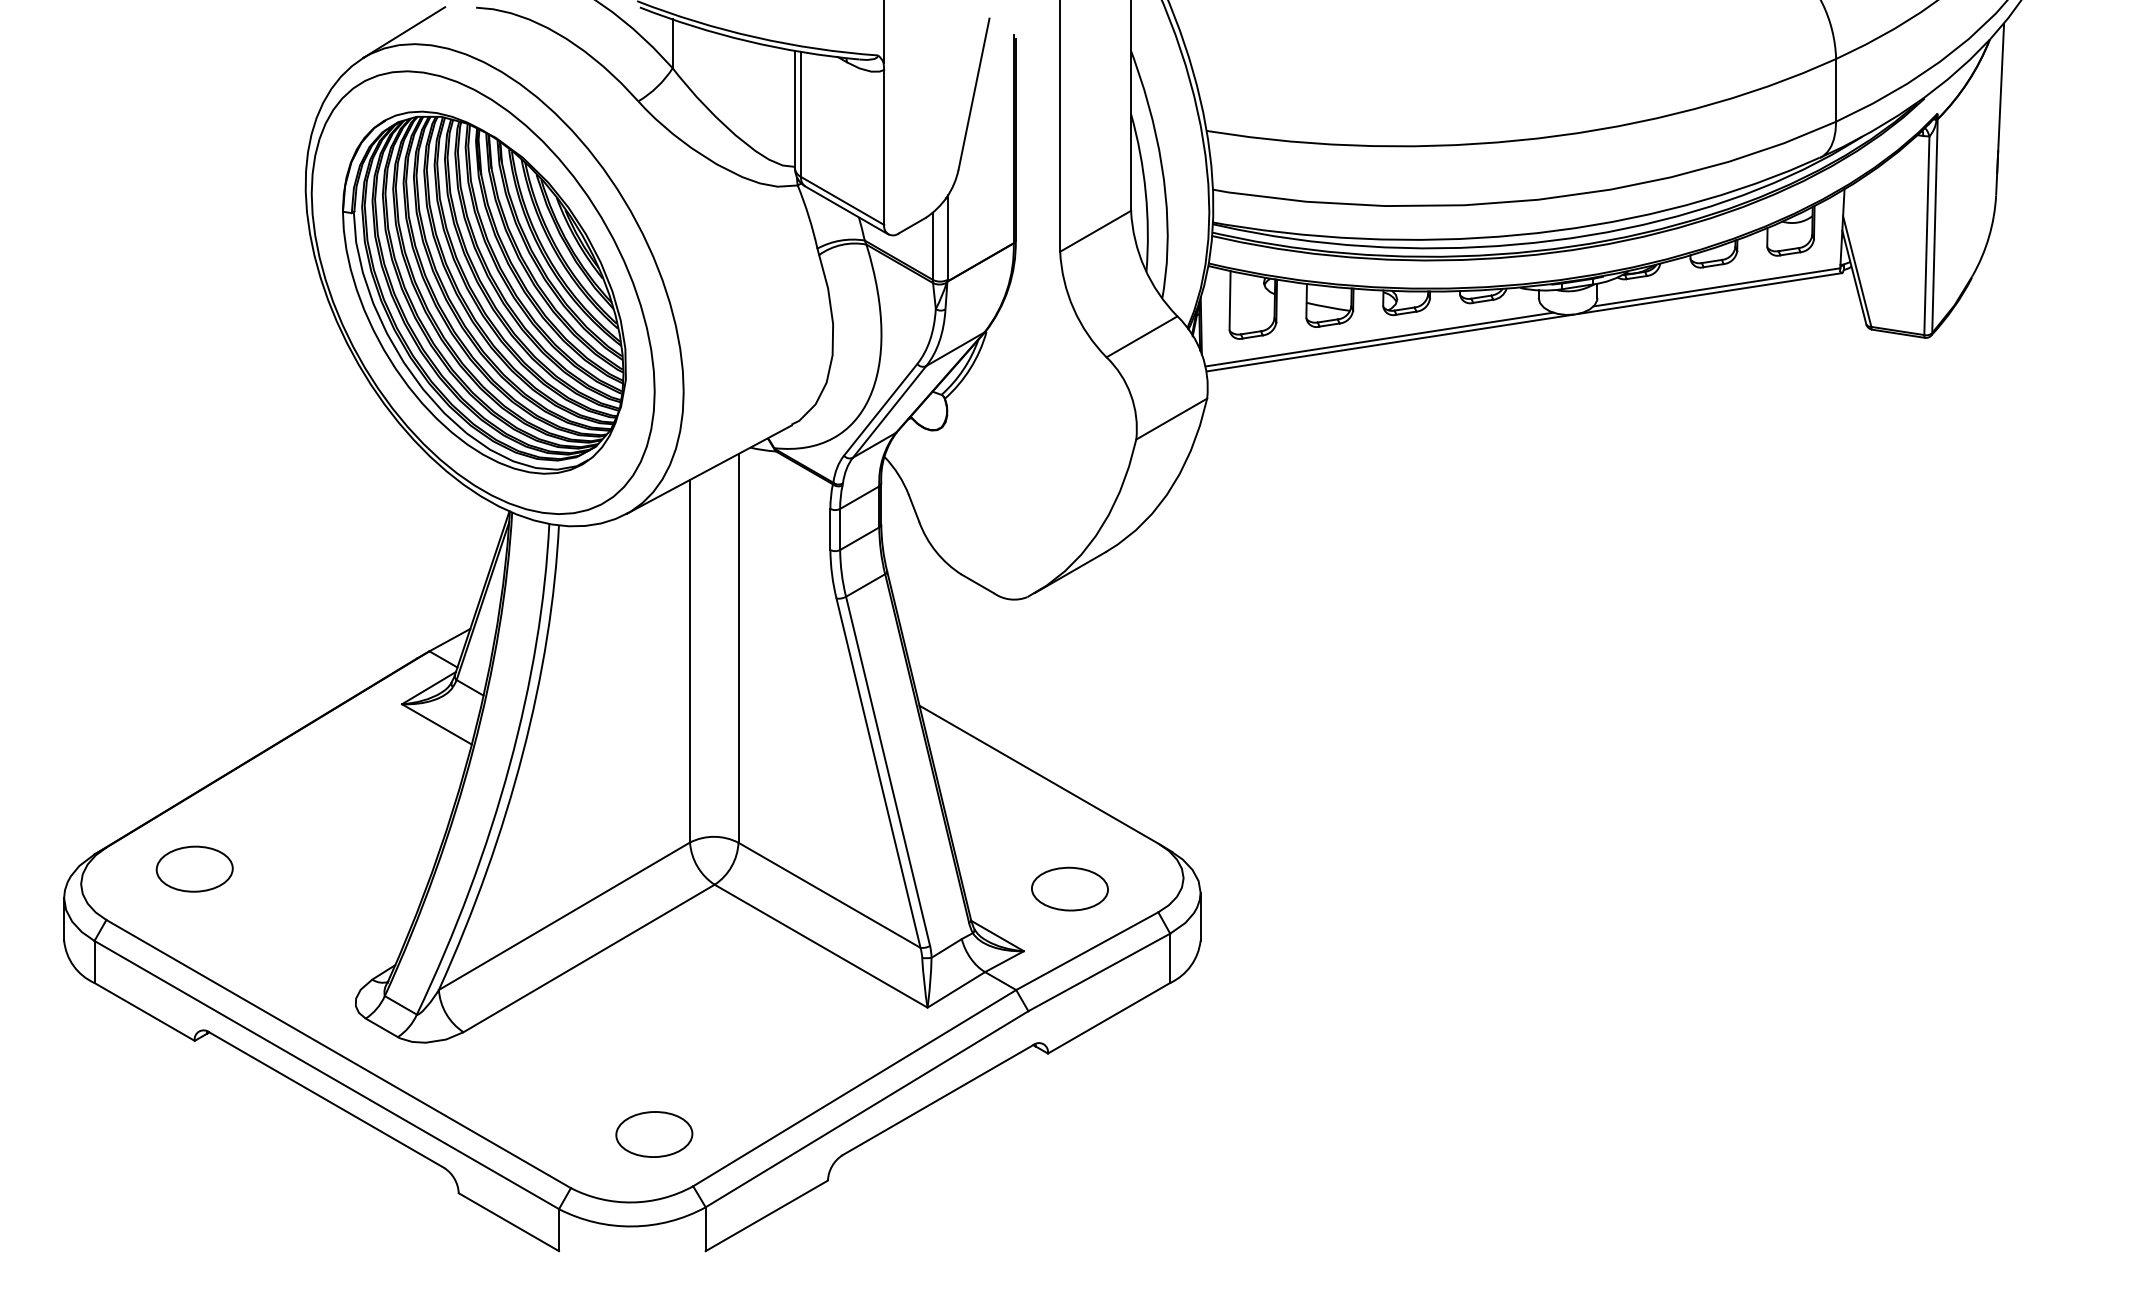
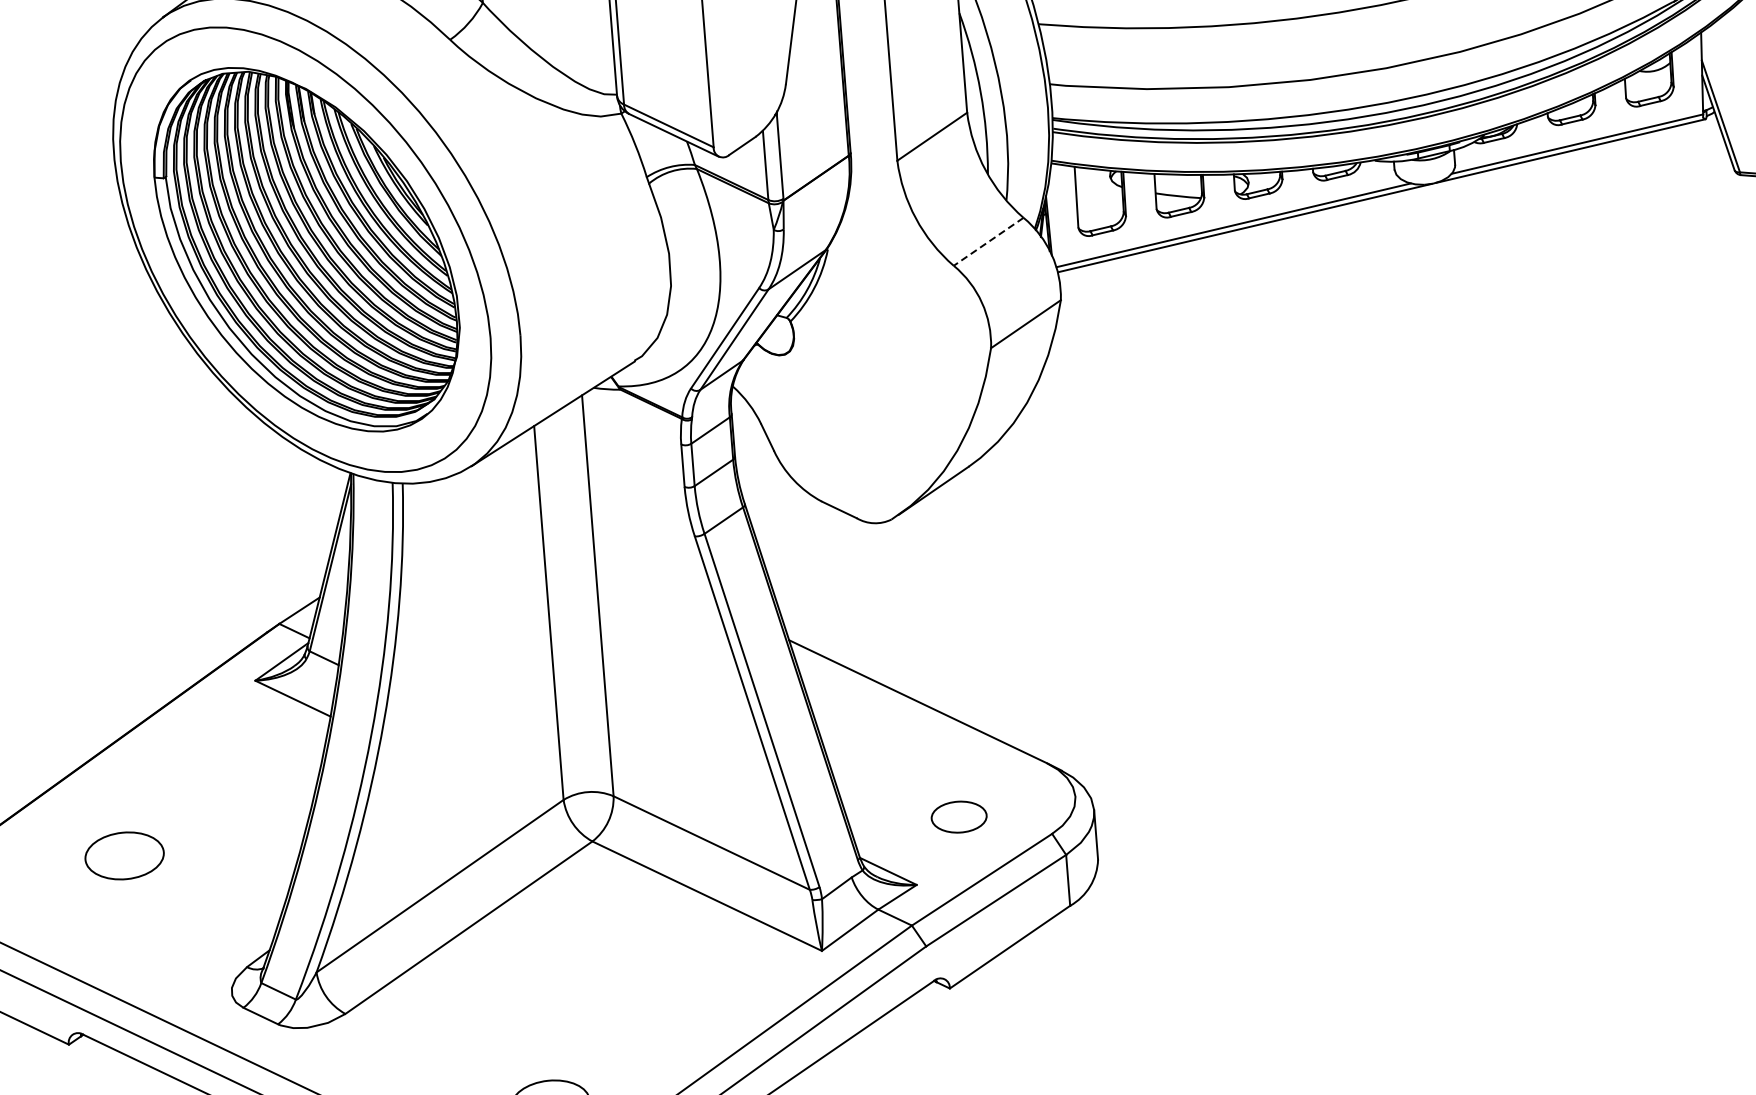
line: (1142, 336) -> (989, 241), solid -> dashed
part: (194, 868) -> (124, 855), moved
part: (1069, 888) -> (958, 816), size x0.7

